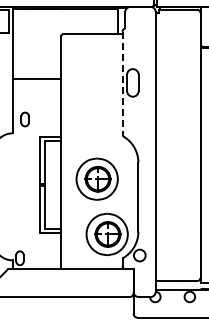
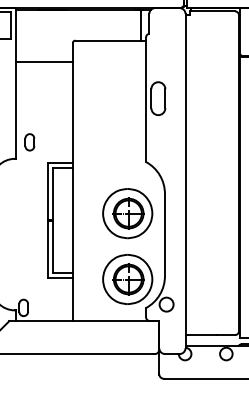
line: (37, 78) -> (44, 61), moved
line: (122, 84) -> (145, 100), dashed -> solid
part: (96, 178) -> (126, 212), moved

